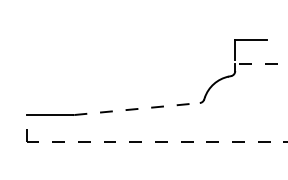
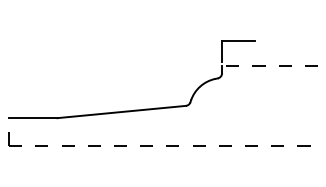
line: (137, 108) -> (122, 111), dashed -> solid

